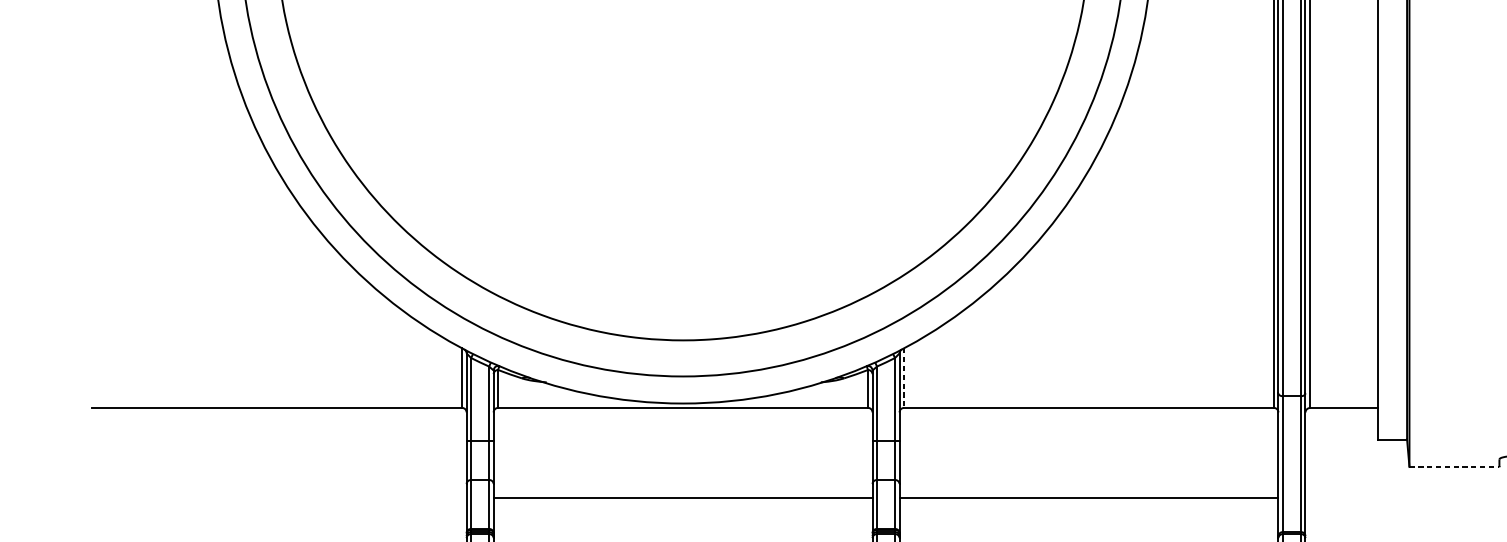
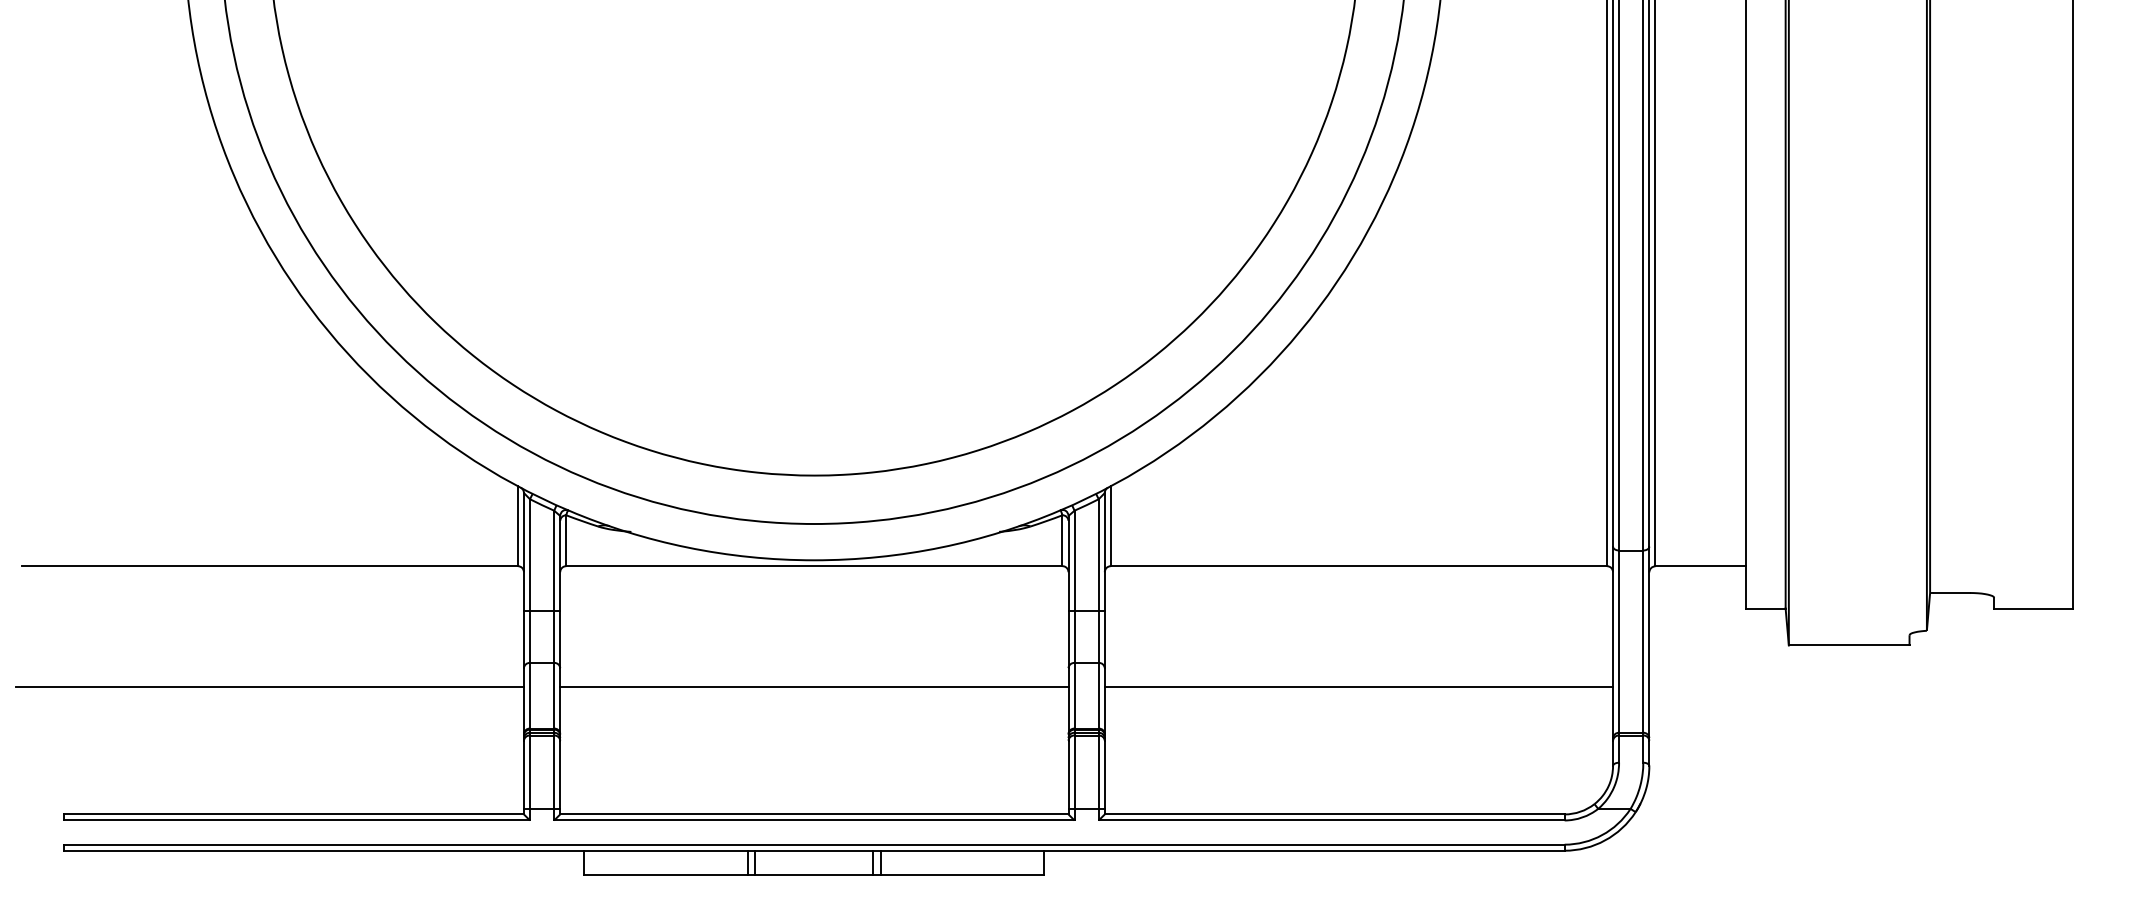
line: (903, 378) -> (1110, 526), dashed -> solid
line: (1454, 467) -> (1849, 645), dashed -> solid
line: (276, 498) -> (269, 687), added

